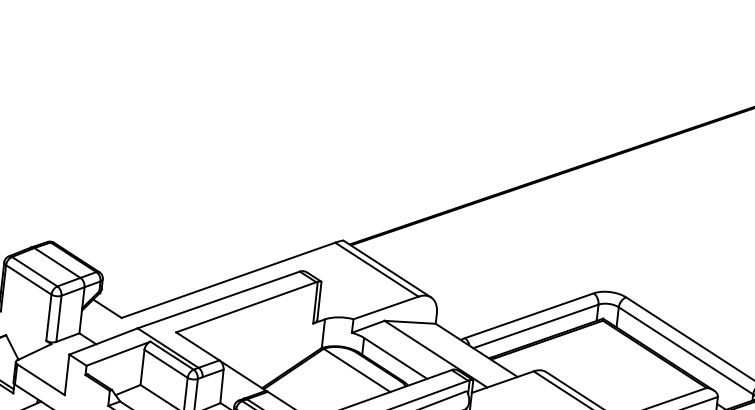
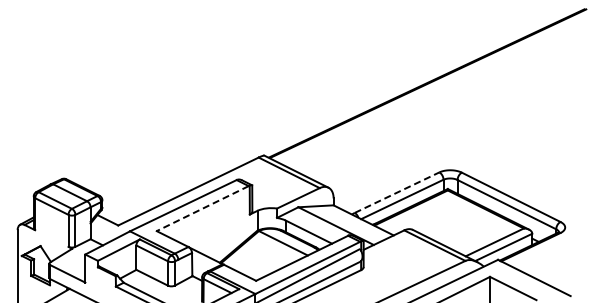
line: (245, 307) -> (202, 208), solid -> dashed
line: (530, 315) -> (397, 192), solid -> dashed

